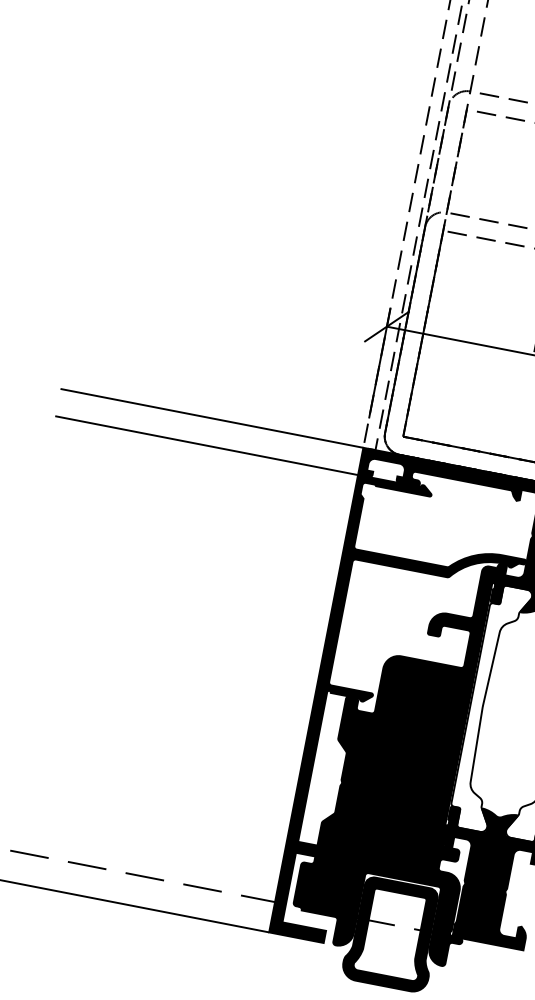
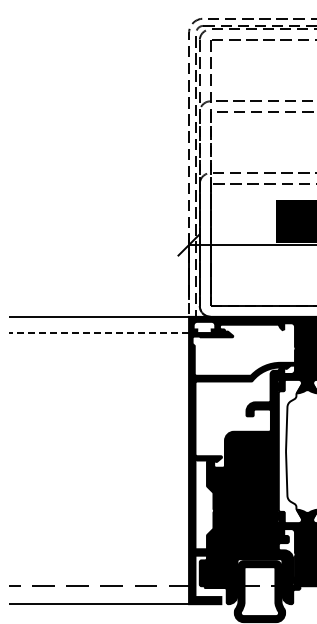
line: (206, 446) -> (99, 333), solid -> dashed

